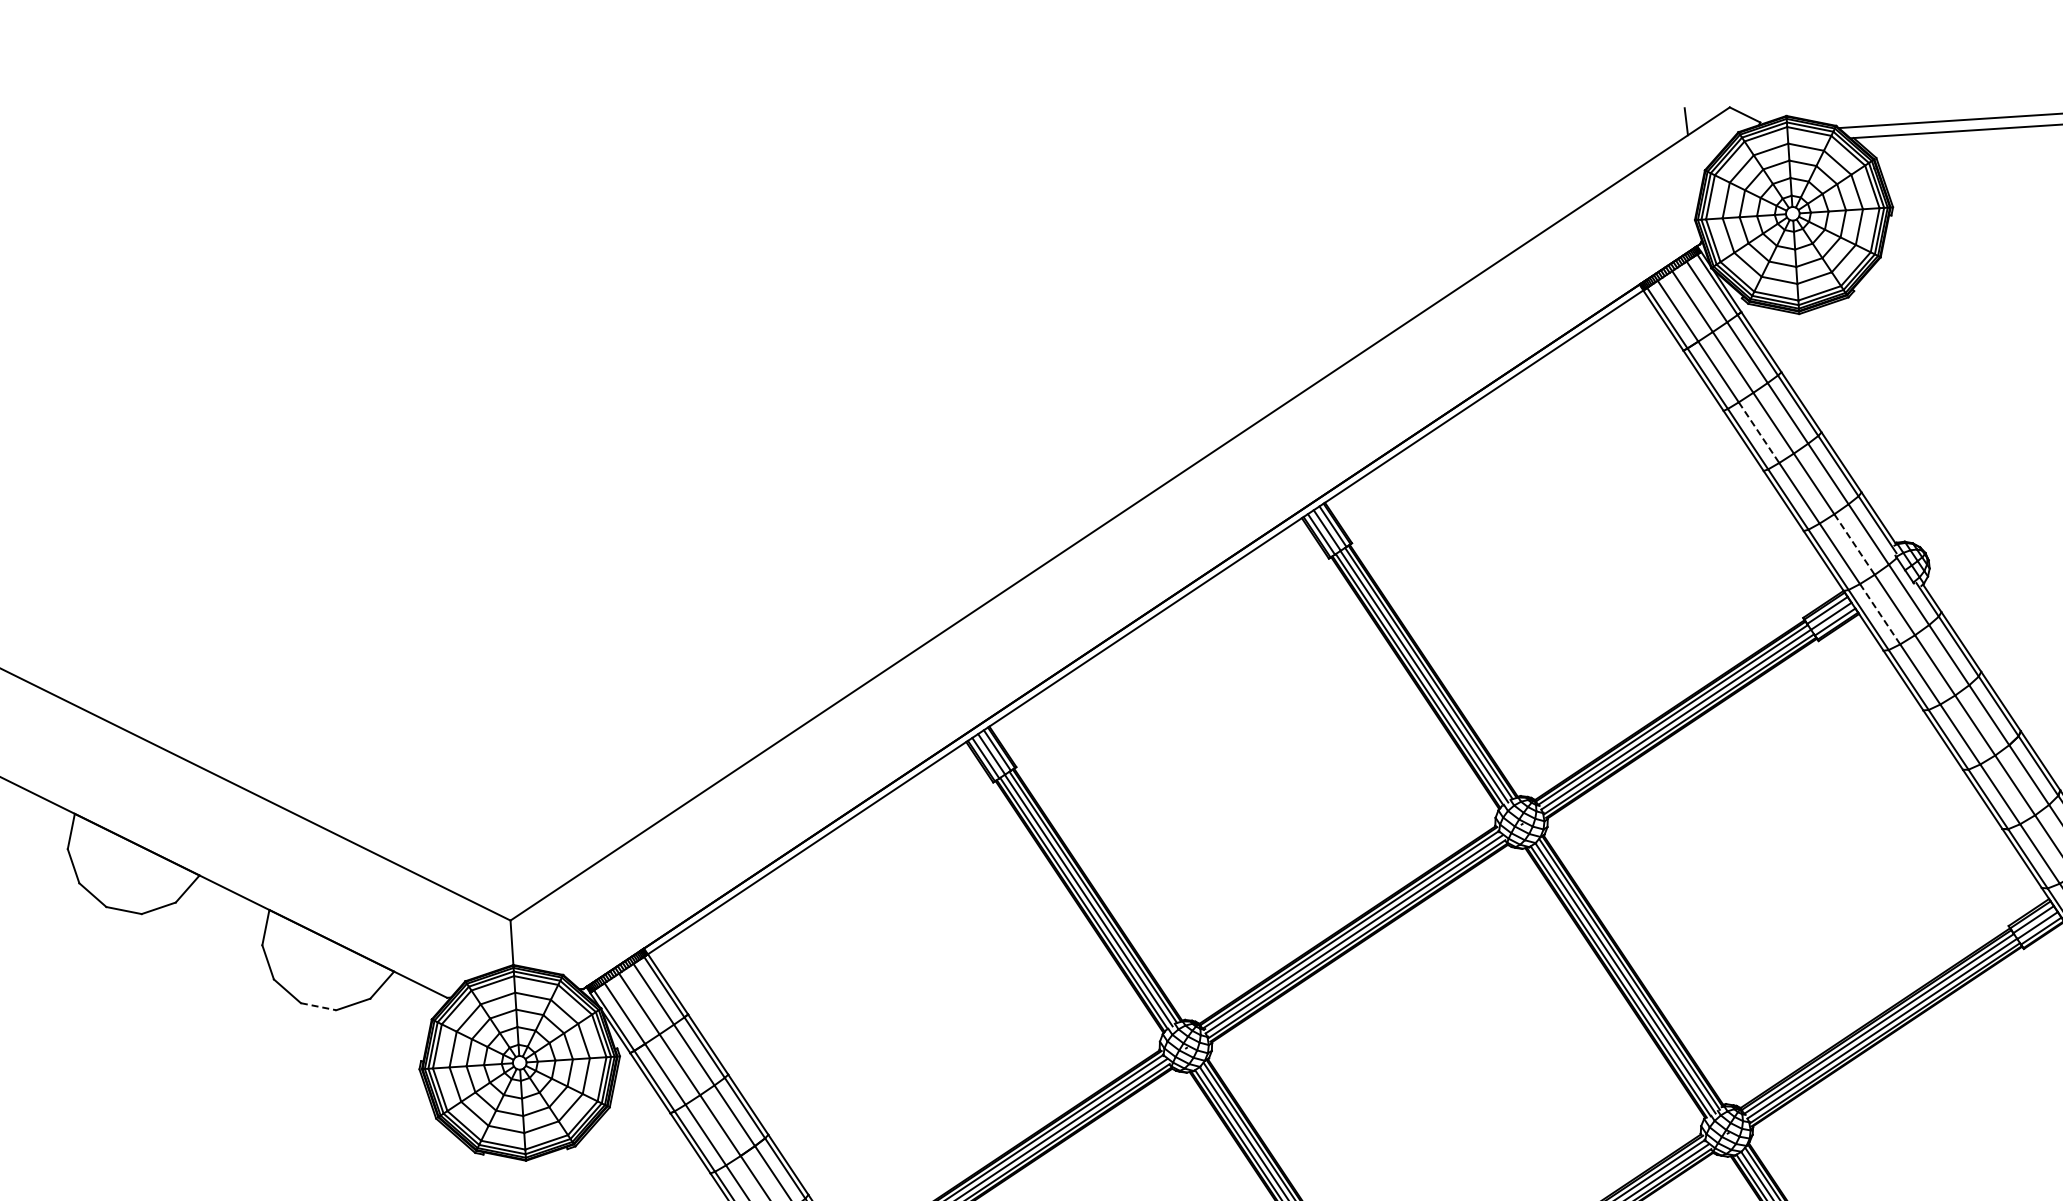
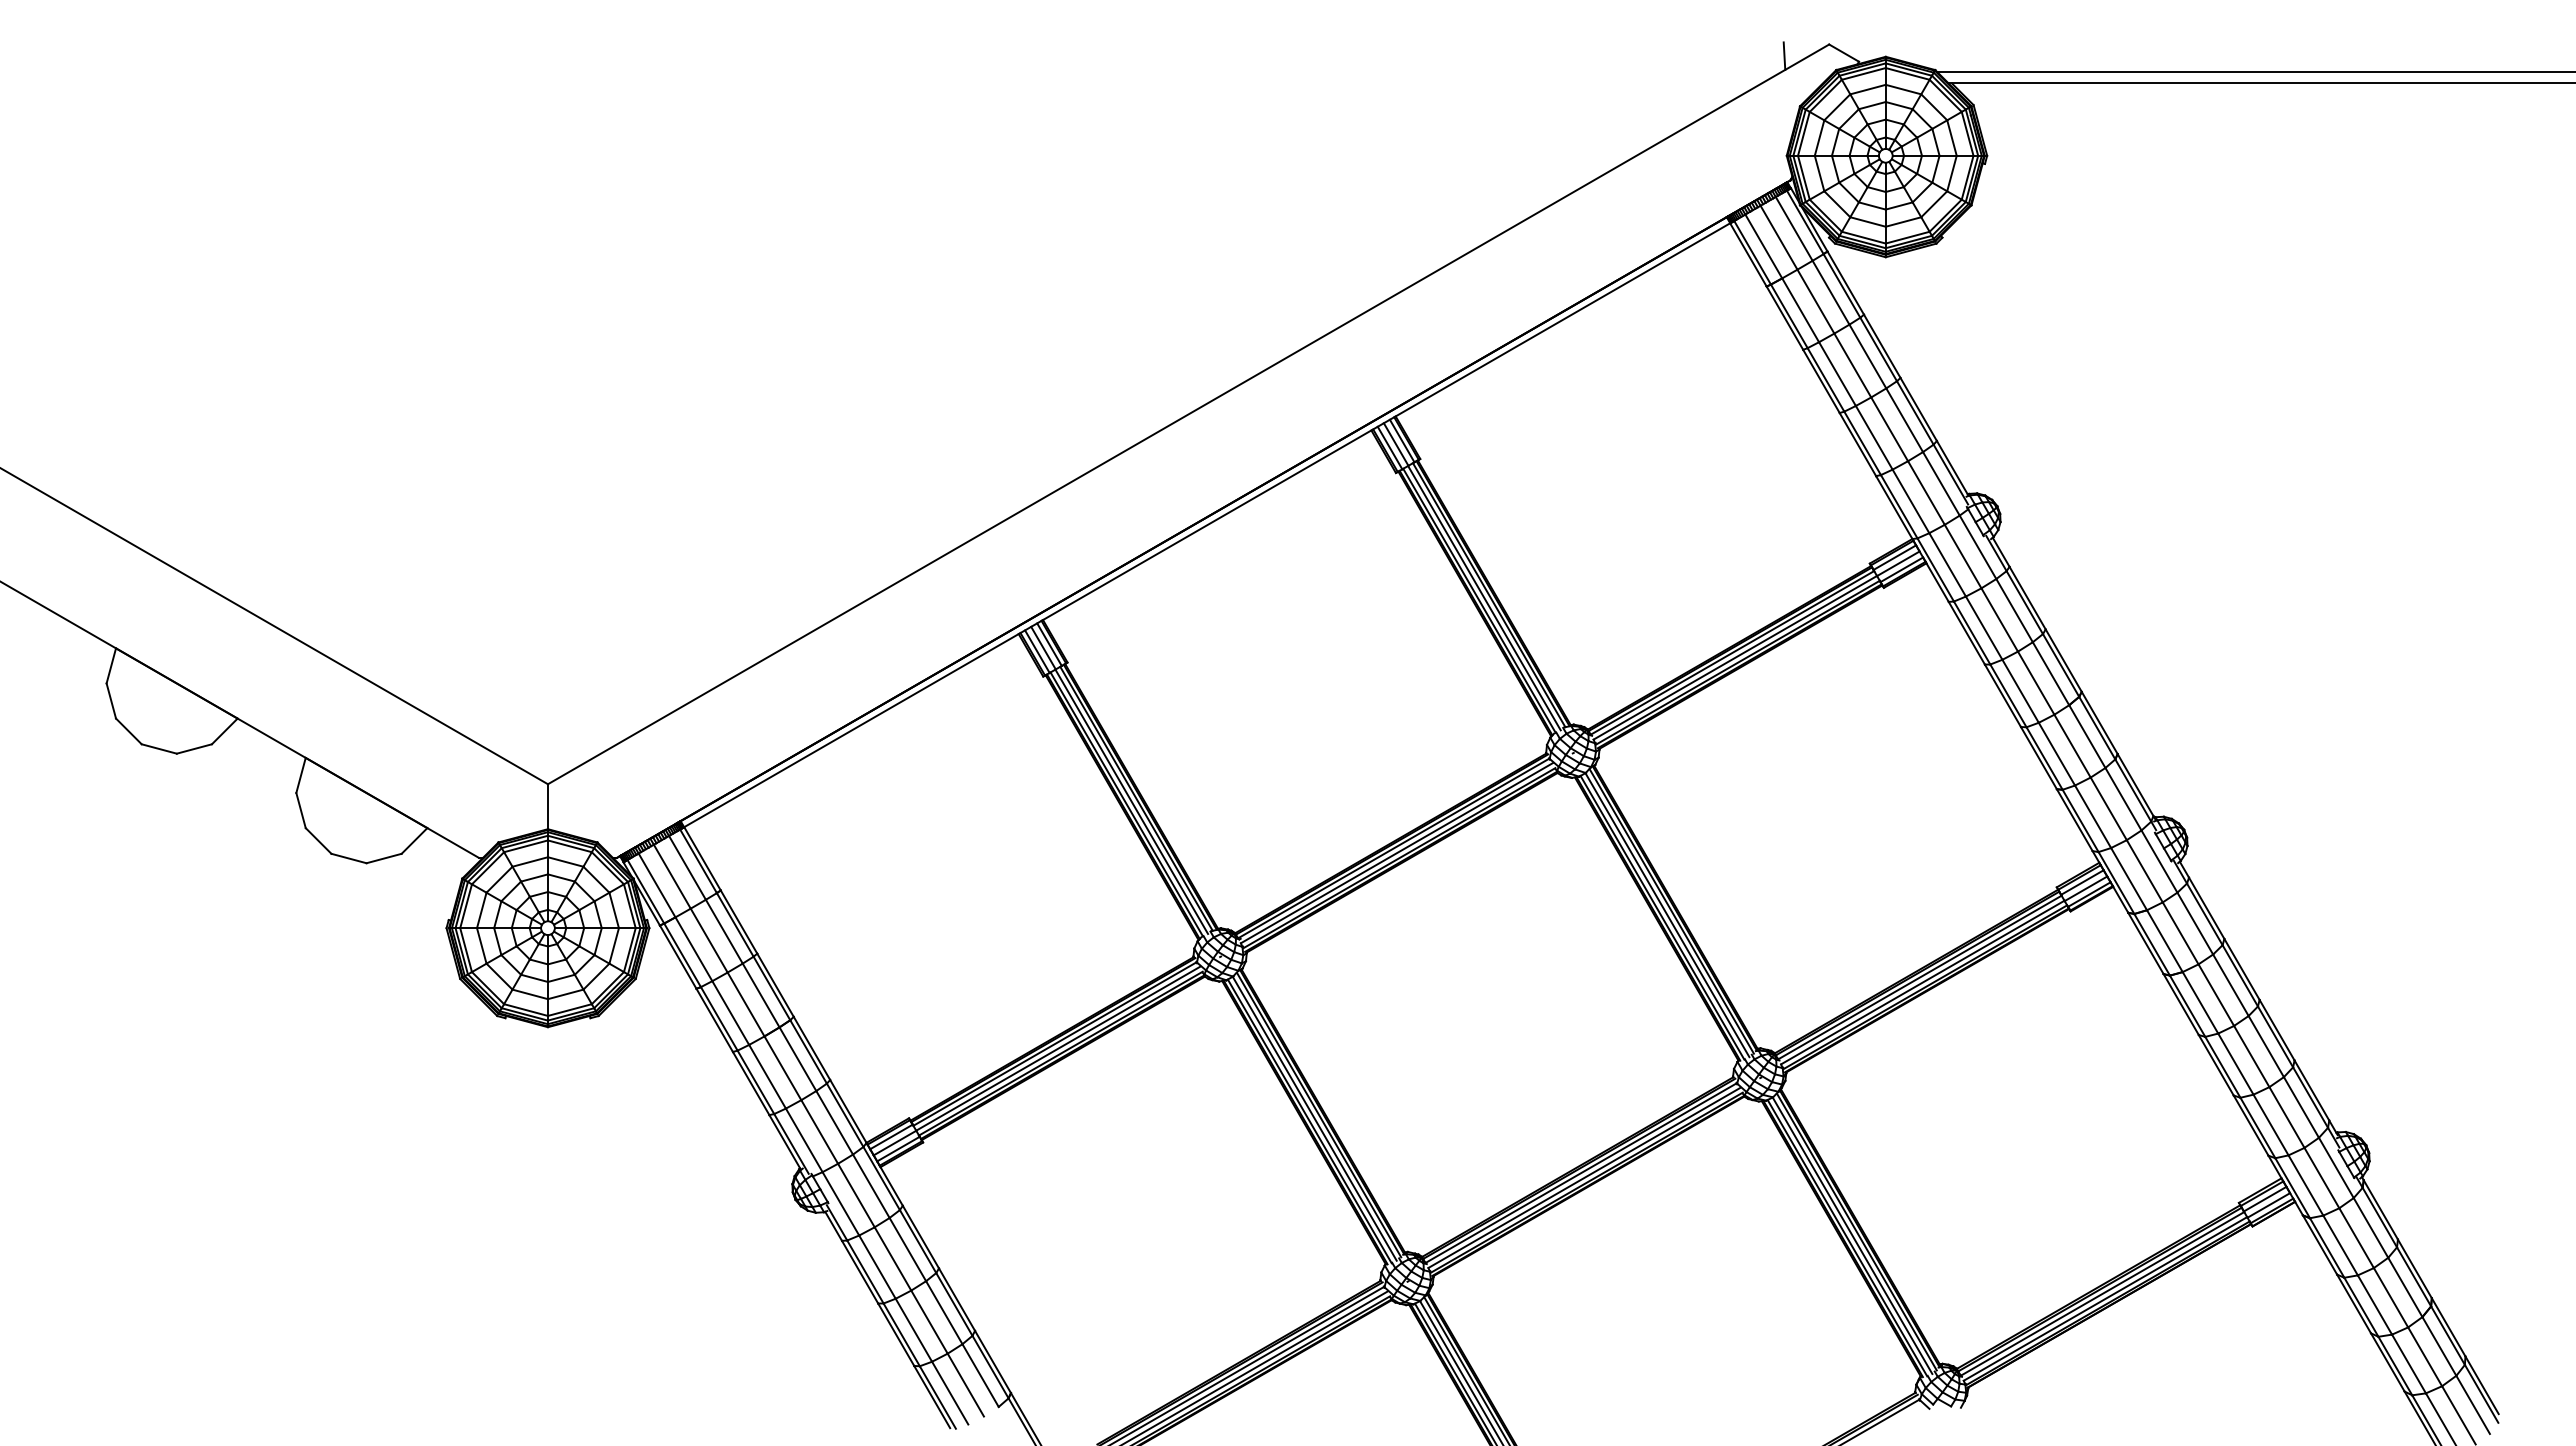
line: (1759, 433) -> (1837, 374), dashed -> solid
line: (1854, 545) -> (1926, 493), dashed -> solid
line: (1879, 613) -> (1947, 564), dashed -> solid
line: (319, 1006) -> (349, 858), dashed -> solid

